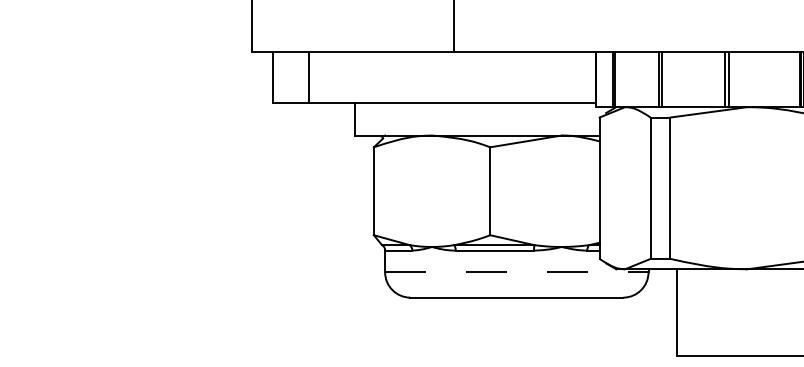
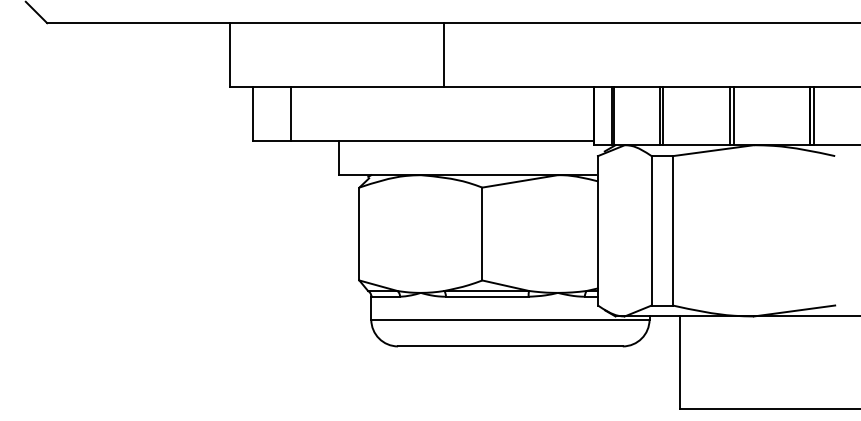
line: (516, 272) -> (510, 319), dashed -> solid

